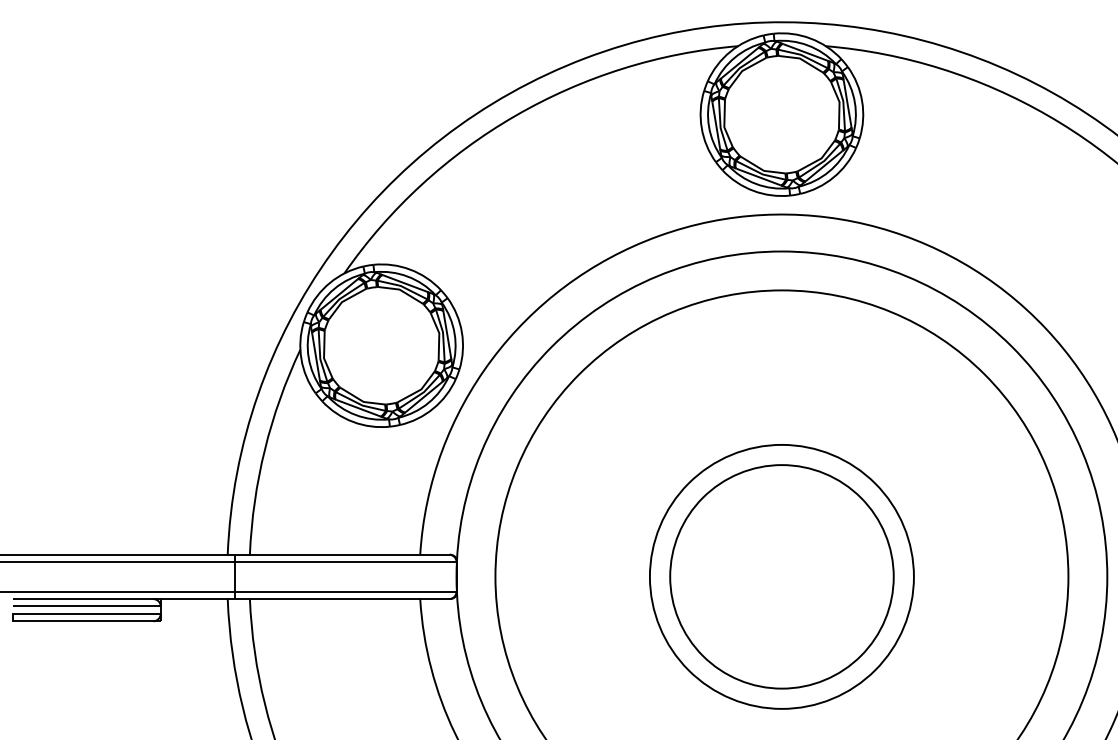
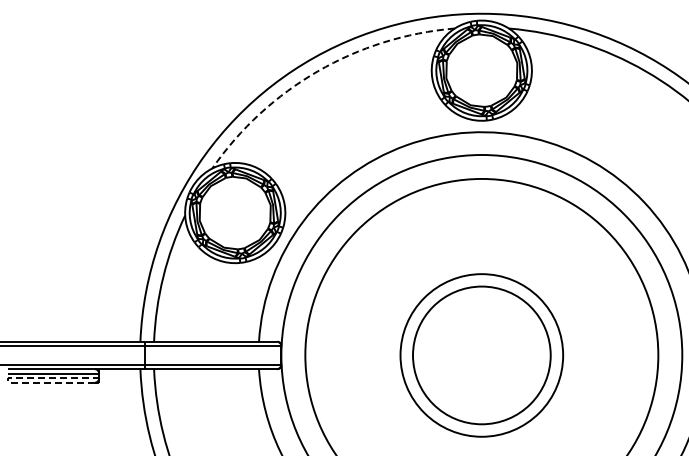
line: (515, 115) -> (317, 71), solid -> dashed
line: (13, 614) -> (8, 378), solid -> dashed

